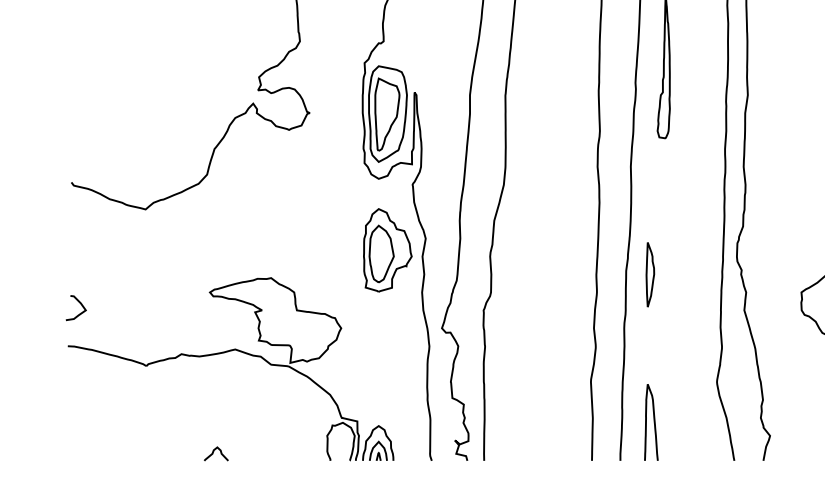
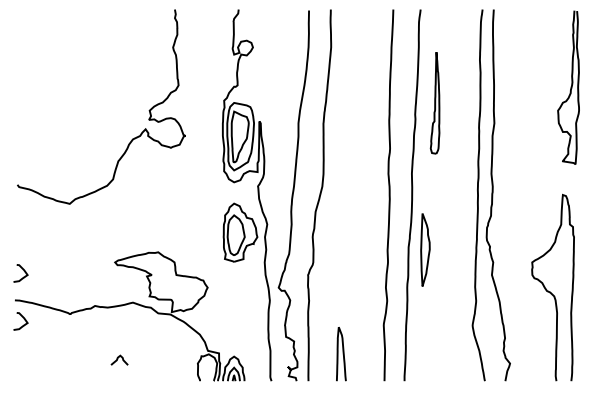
part: (650, 274) -> (425, 249), size x1.6
curve: (80, 373) -> (23, 319), added
curve: (652, 423) -> (342, 354), moved
curve: (214, 452) -> (118, 359), moved

